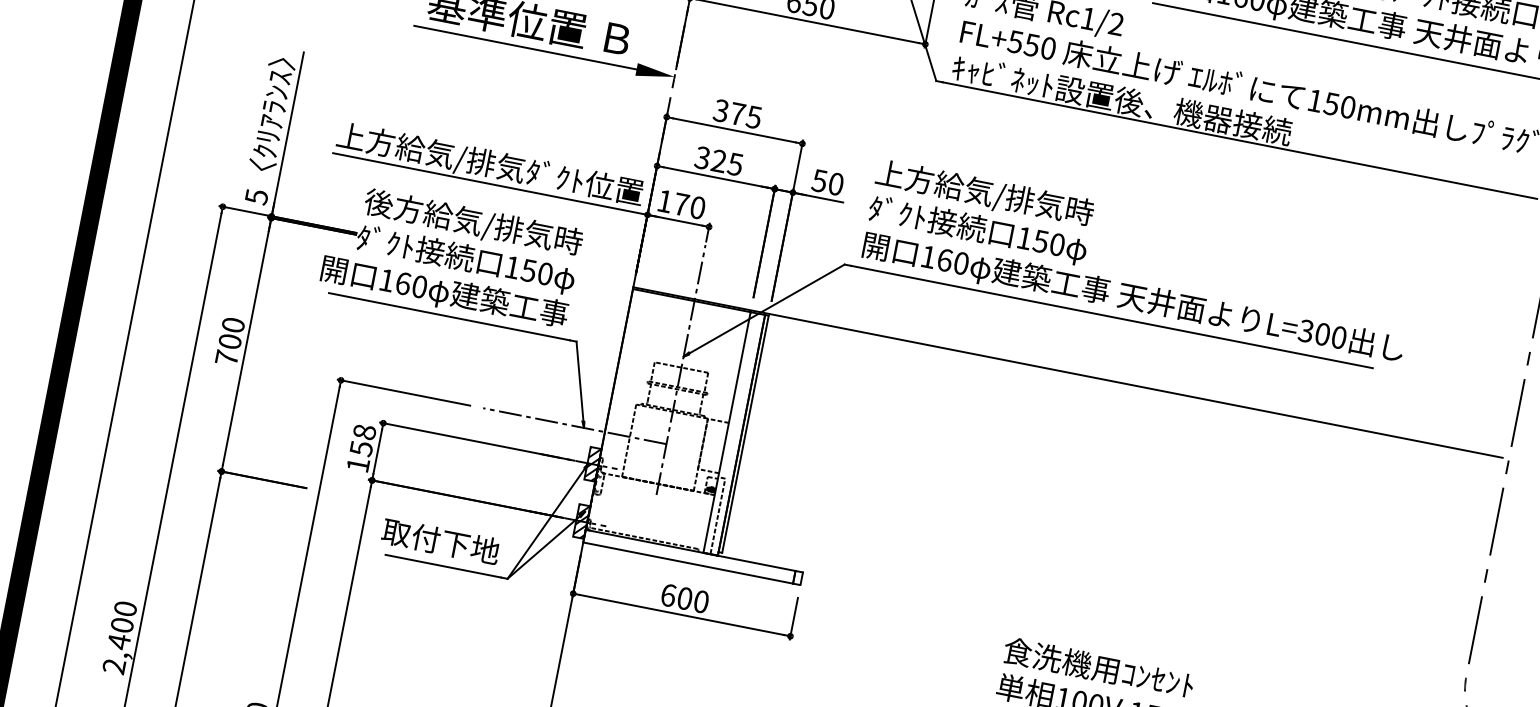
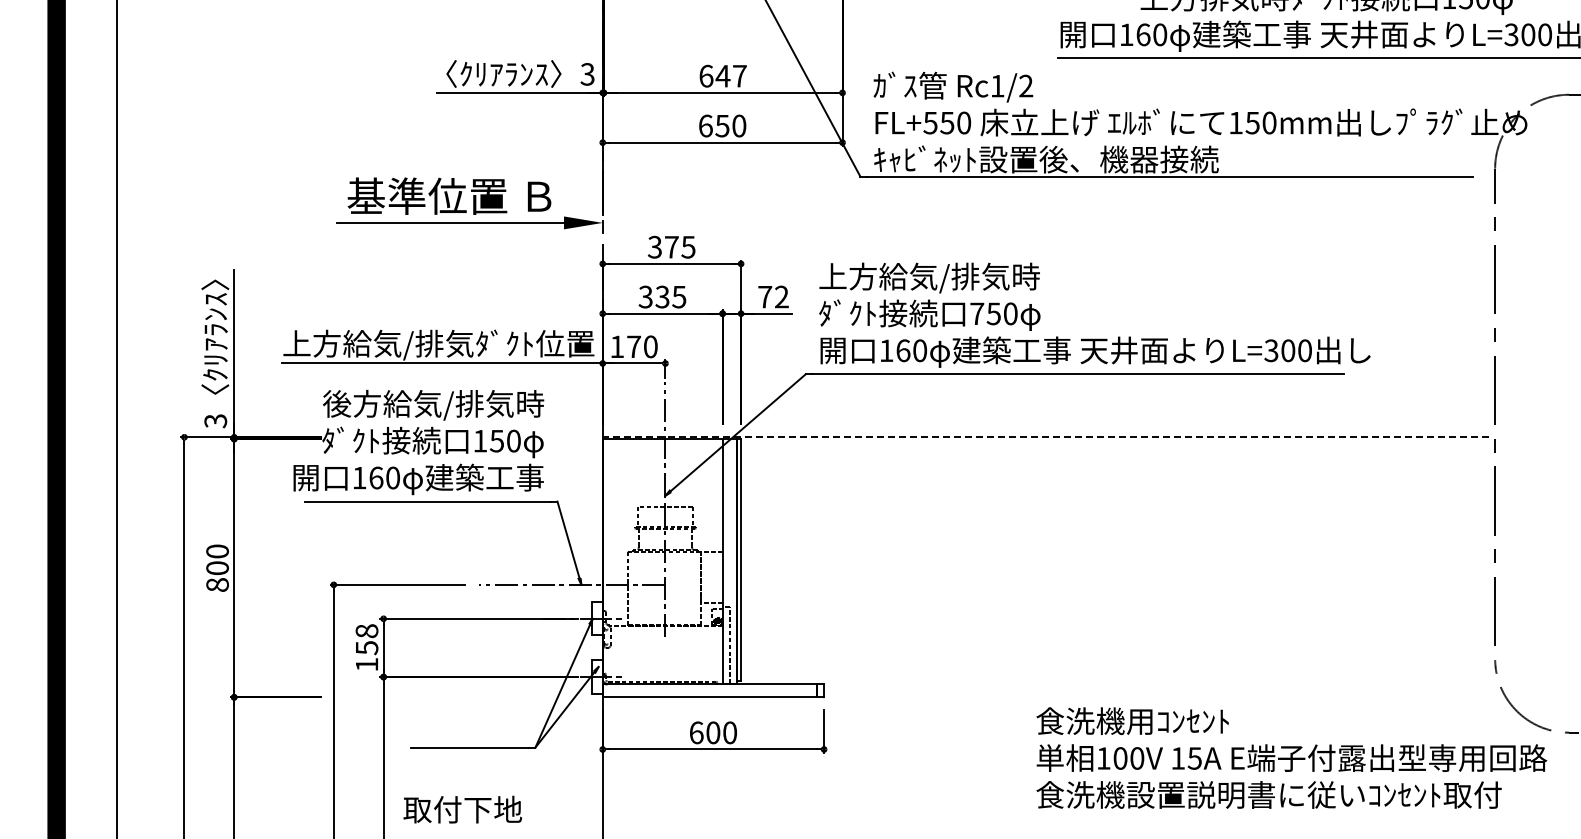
text: (718, 161) -> (662, 297), 325 -> 335
text: (827, 181) -> (772, 296), 50 -> 72
text: (256, 196) -> (215, 420), 5 -> 3
text: (1024, 237) -> (977, 313), 150 -> 750
text: (226, 357) -> (217, 584), 700 -> 800
line: (1067, 372) -> (1045, 437), solid -> dashed
hatch: (592, 463) -> (596, 618), removed
hatch: (581, 520) -> (596, 676), removed
text: (440, 541) -> (462, 809), moved

